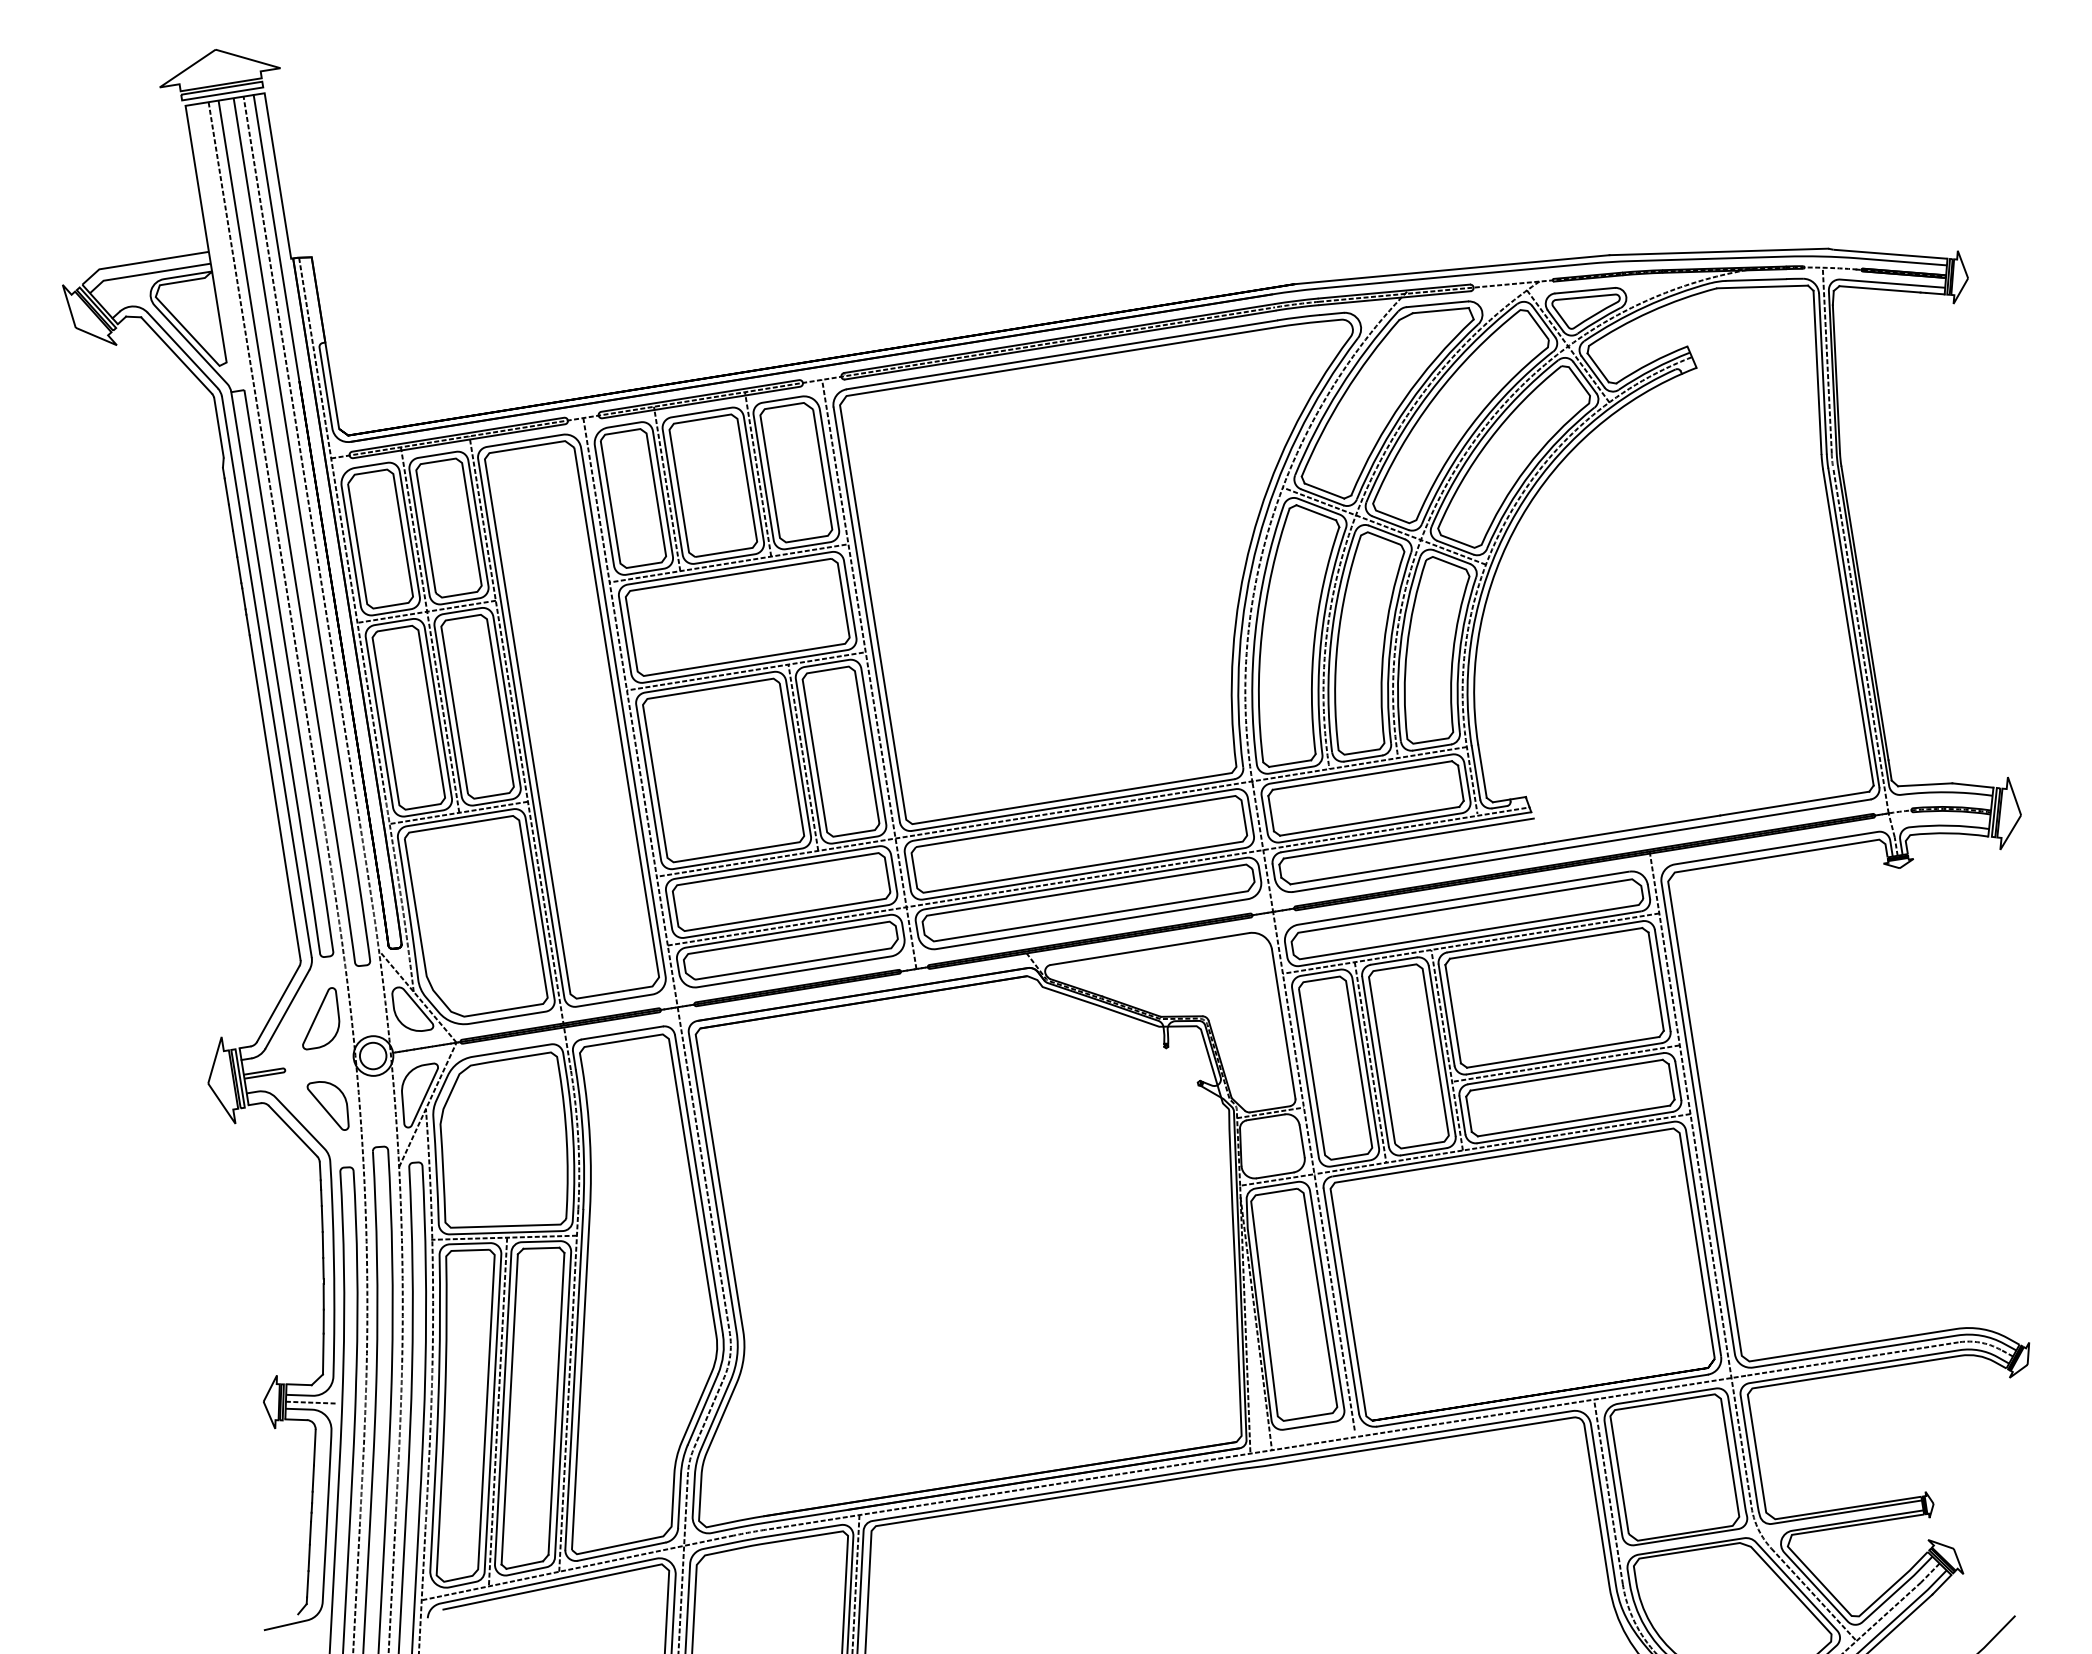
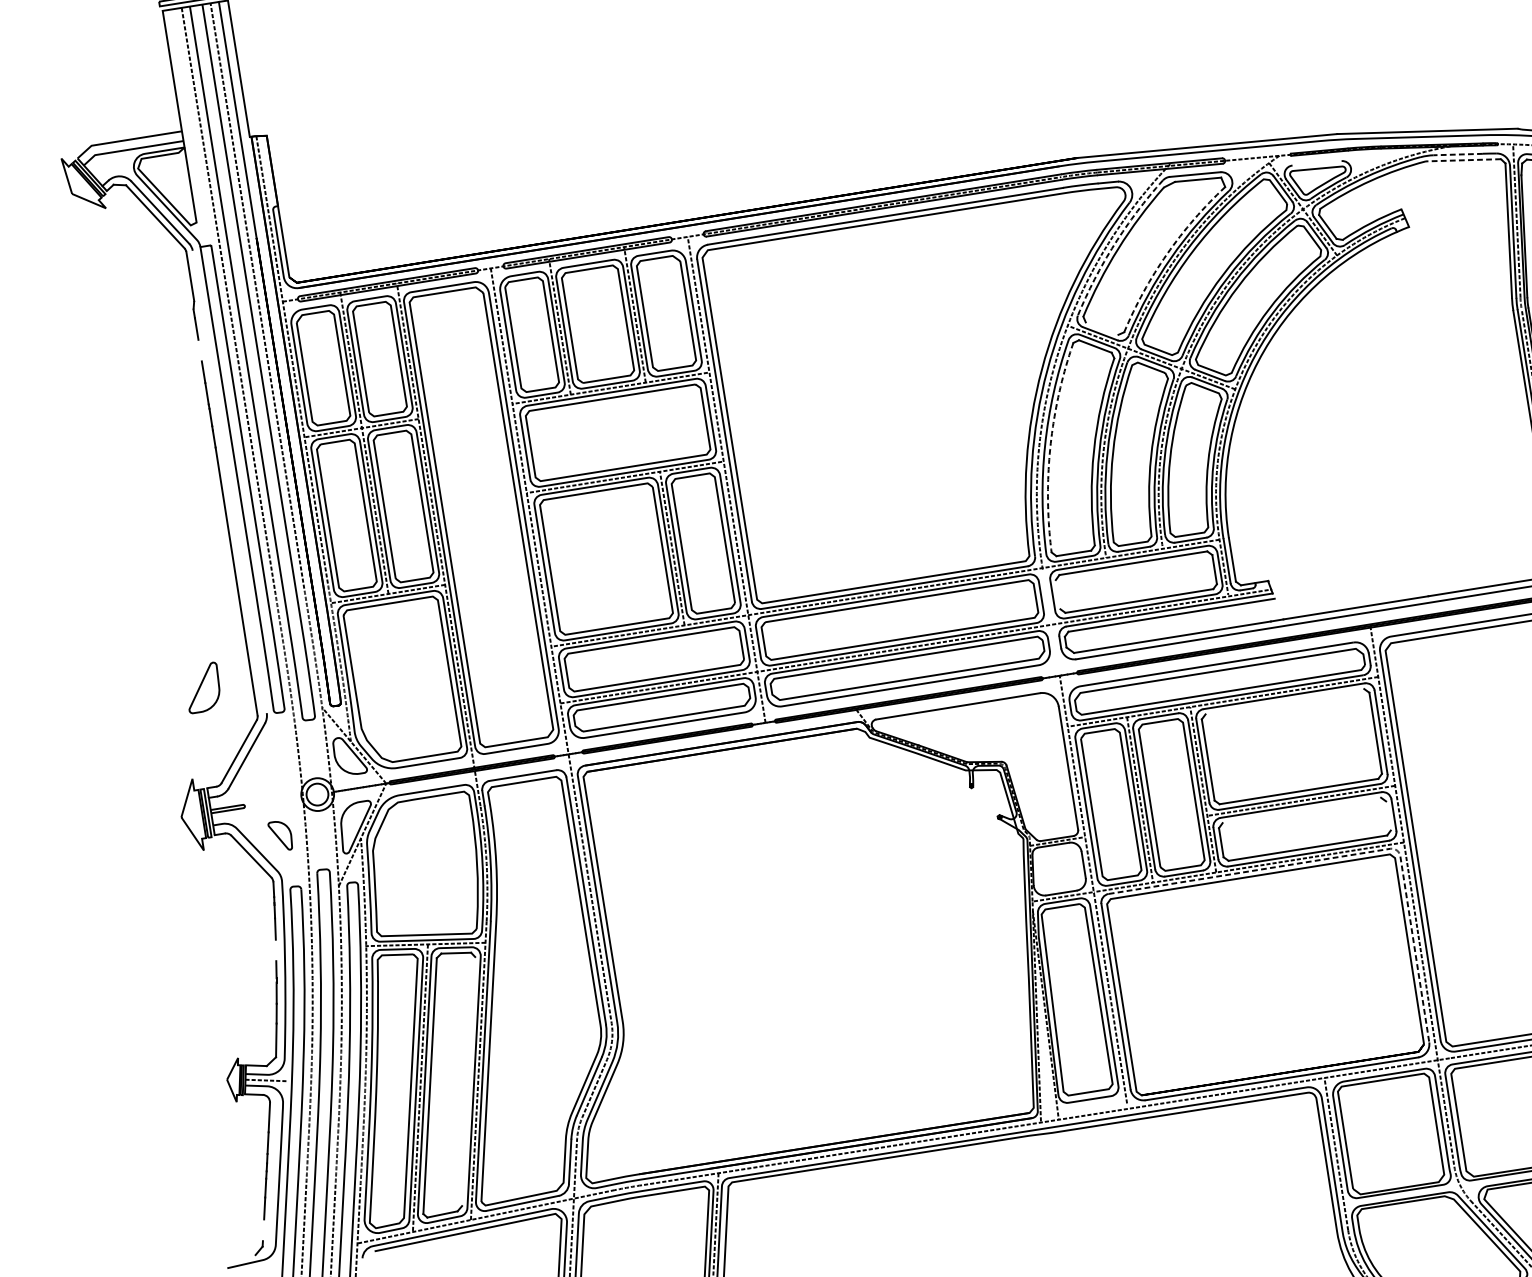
line: (1756, 280) -> (1458, 154), solid -> dashed
line: (1762, 287) -> (1463, 160), solid -> dashed
line: (1584, 290) -> (1316, 163), removed
arc: (1339, 388) -> (1114, 244), solid -> dashed
arc: (1403, 400) -> (1167, 253), solid -> dashed
line: (1324, 490) -> (1102, 328), removed
line: (230, 517) -> (199, 350), removed
arc: (1261, 633) -> (1050, 446), solid -> dashed
line: (266, 676) -> (229, 481), removed
line: (1270, 813) -> (1057, 594), removed
line: (1262, 847) -> (1050, 622), removed
line: (1545, 943) -> (1284, 701), removed
part: (321, 1018) -> (204, 687), moved
line: (1566, 1074) -> (1301, 809), removed
line: (1671, 1081) -> (1388, 815), removed
part: (327, 1105) -> (279, 835), size x0.7
line: (1632, 1128) -> (1356, 854), solid -> dashed
line: (322, 1244) -> (275, 950), removed
line: (556, 1403) -> (468, 1081), removed
line: (307, 1584) -> (263, 1230), removed

